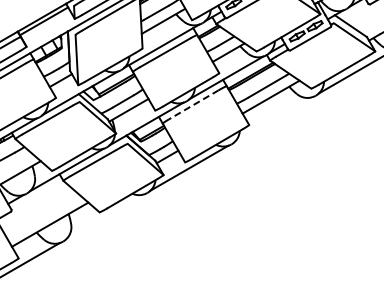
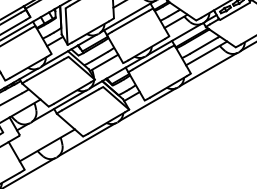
line: (193, 104) -> (150, 58), dashed -> solid
line: (273, 119) -> (208, 69), added
line: (105, 216) -> (87, 139), added

